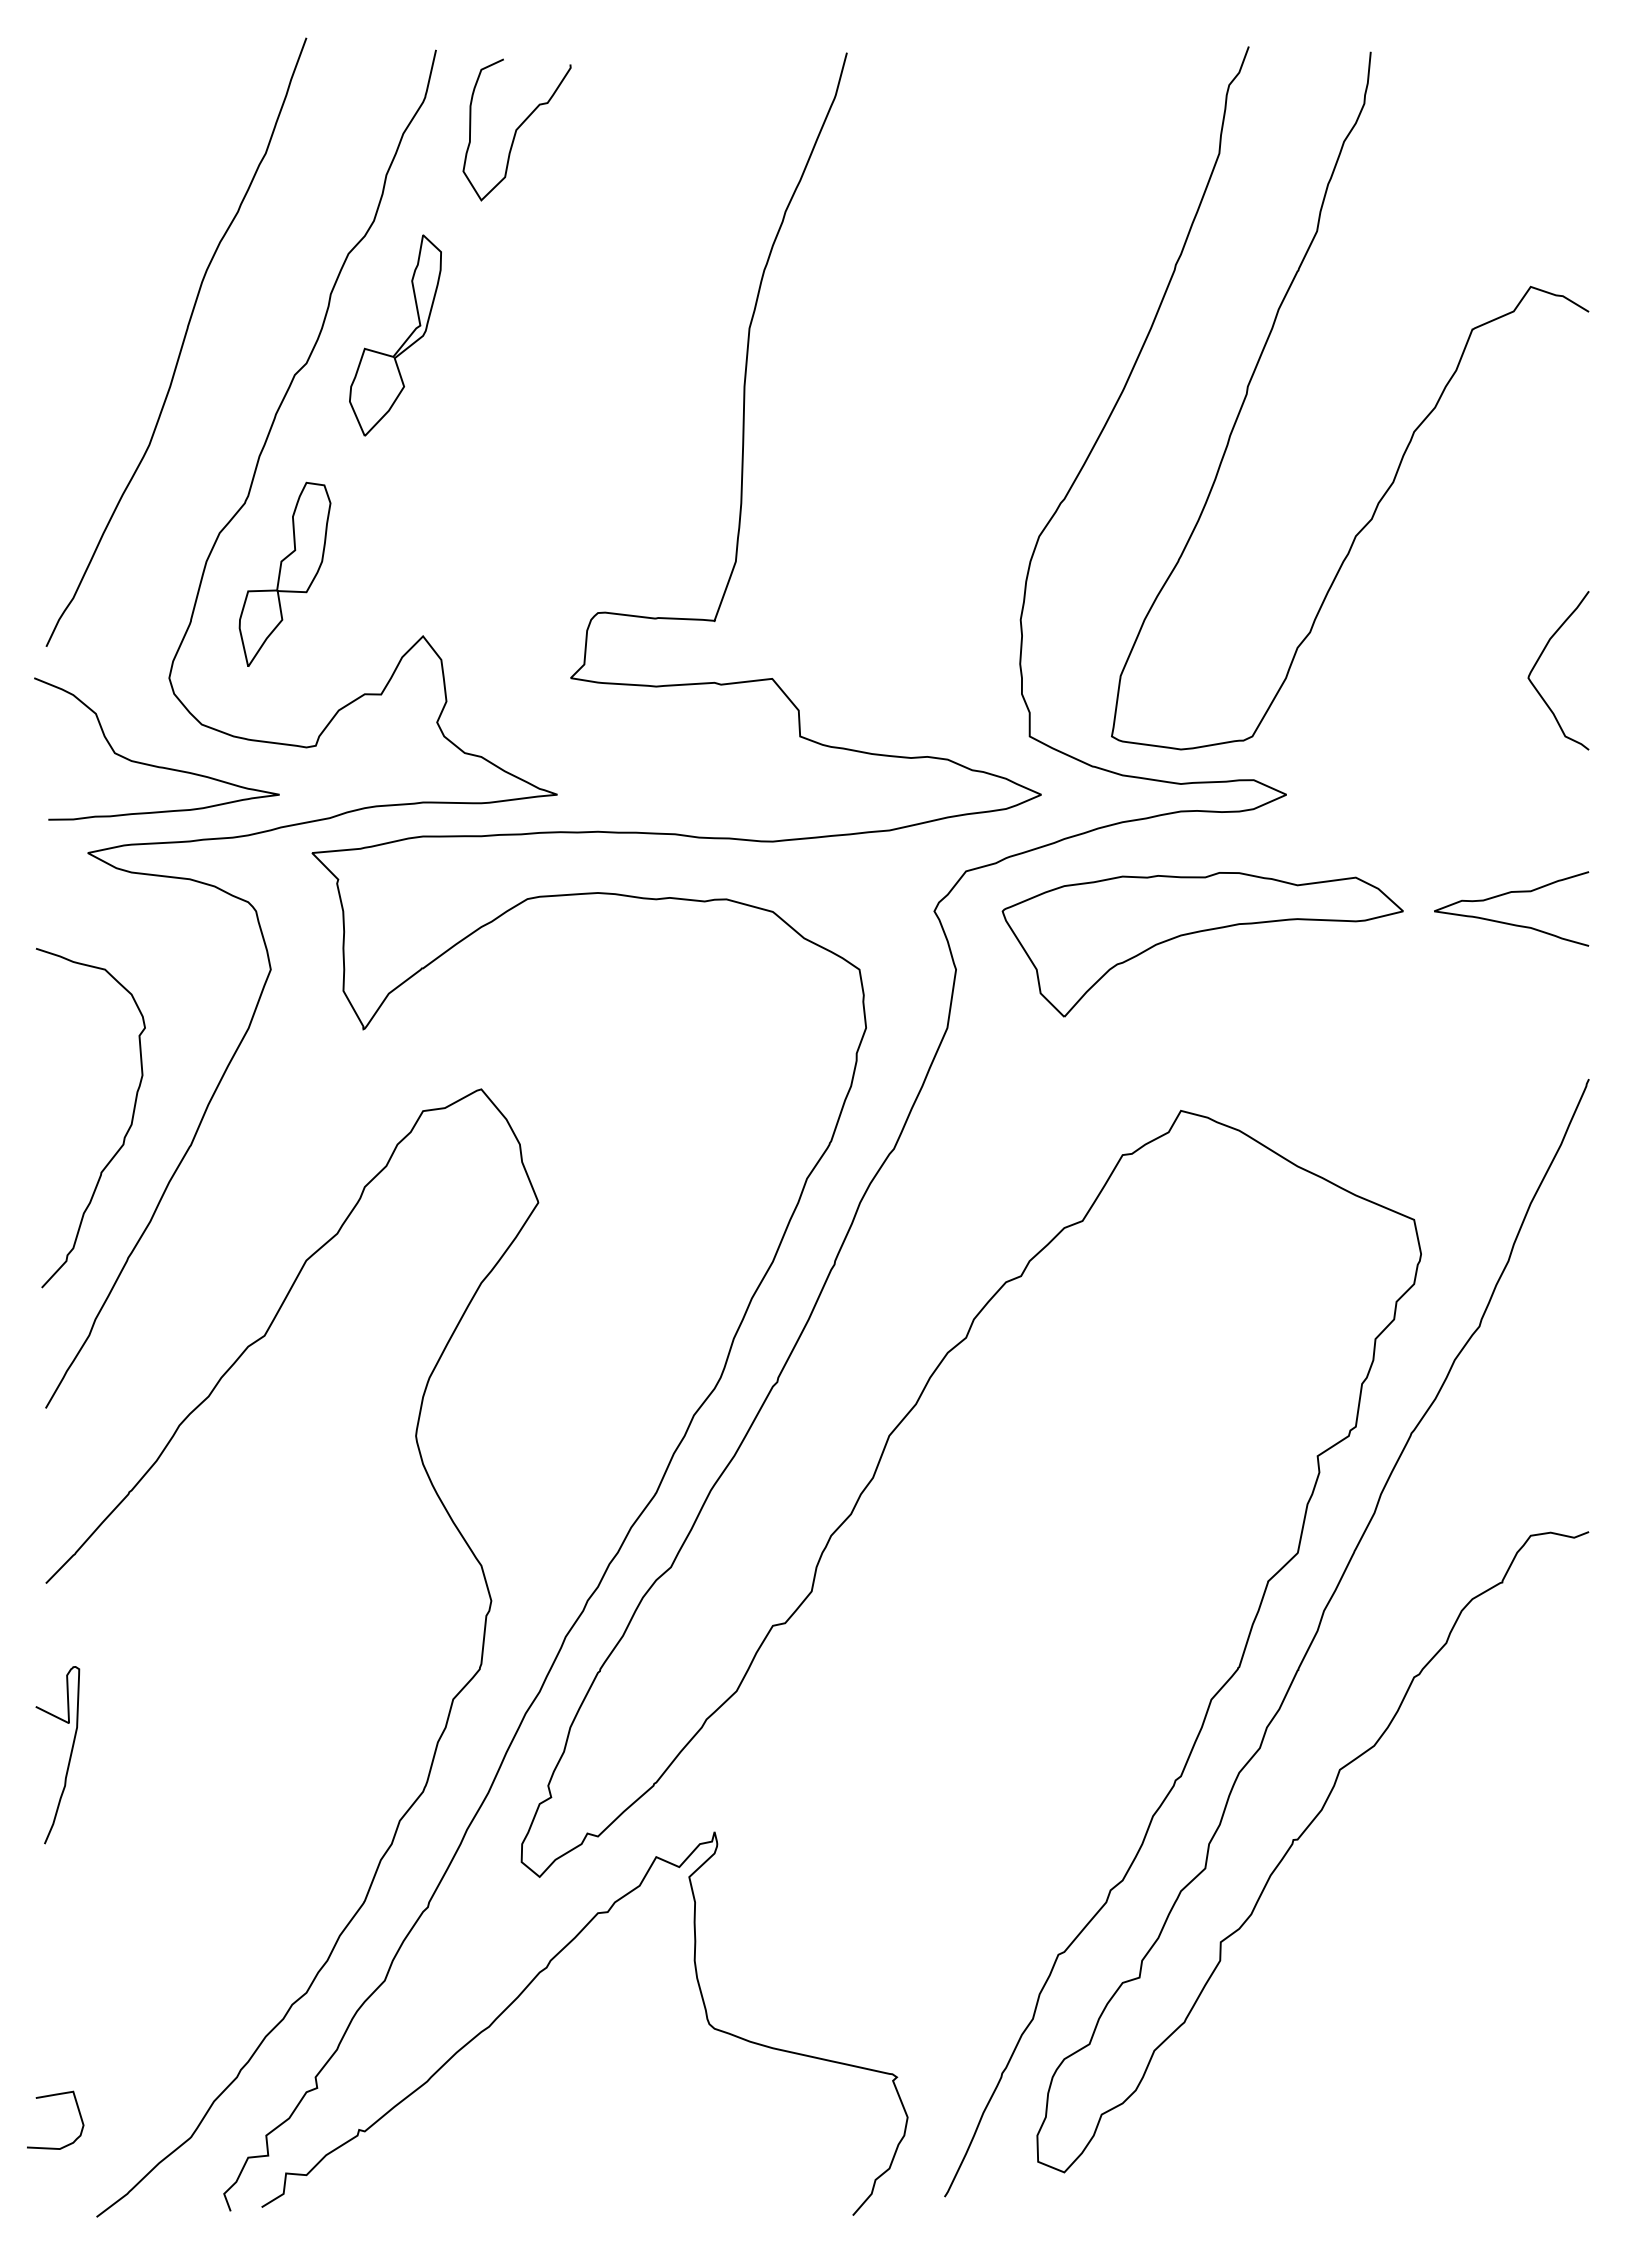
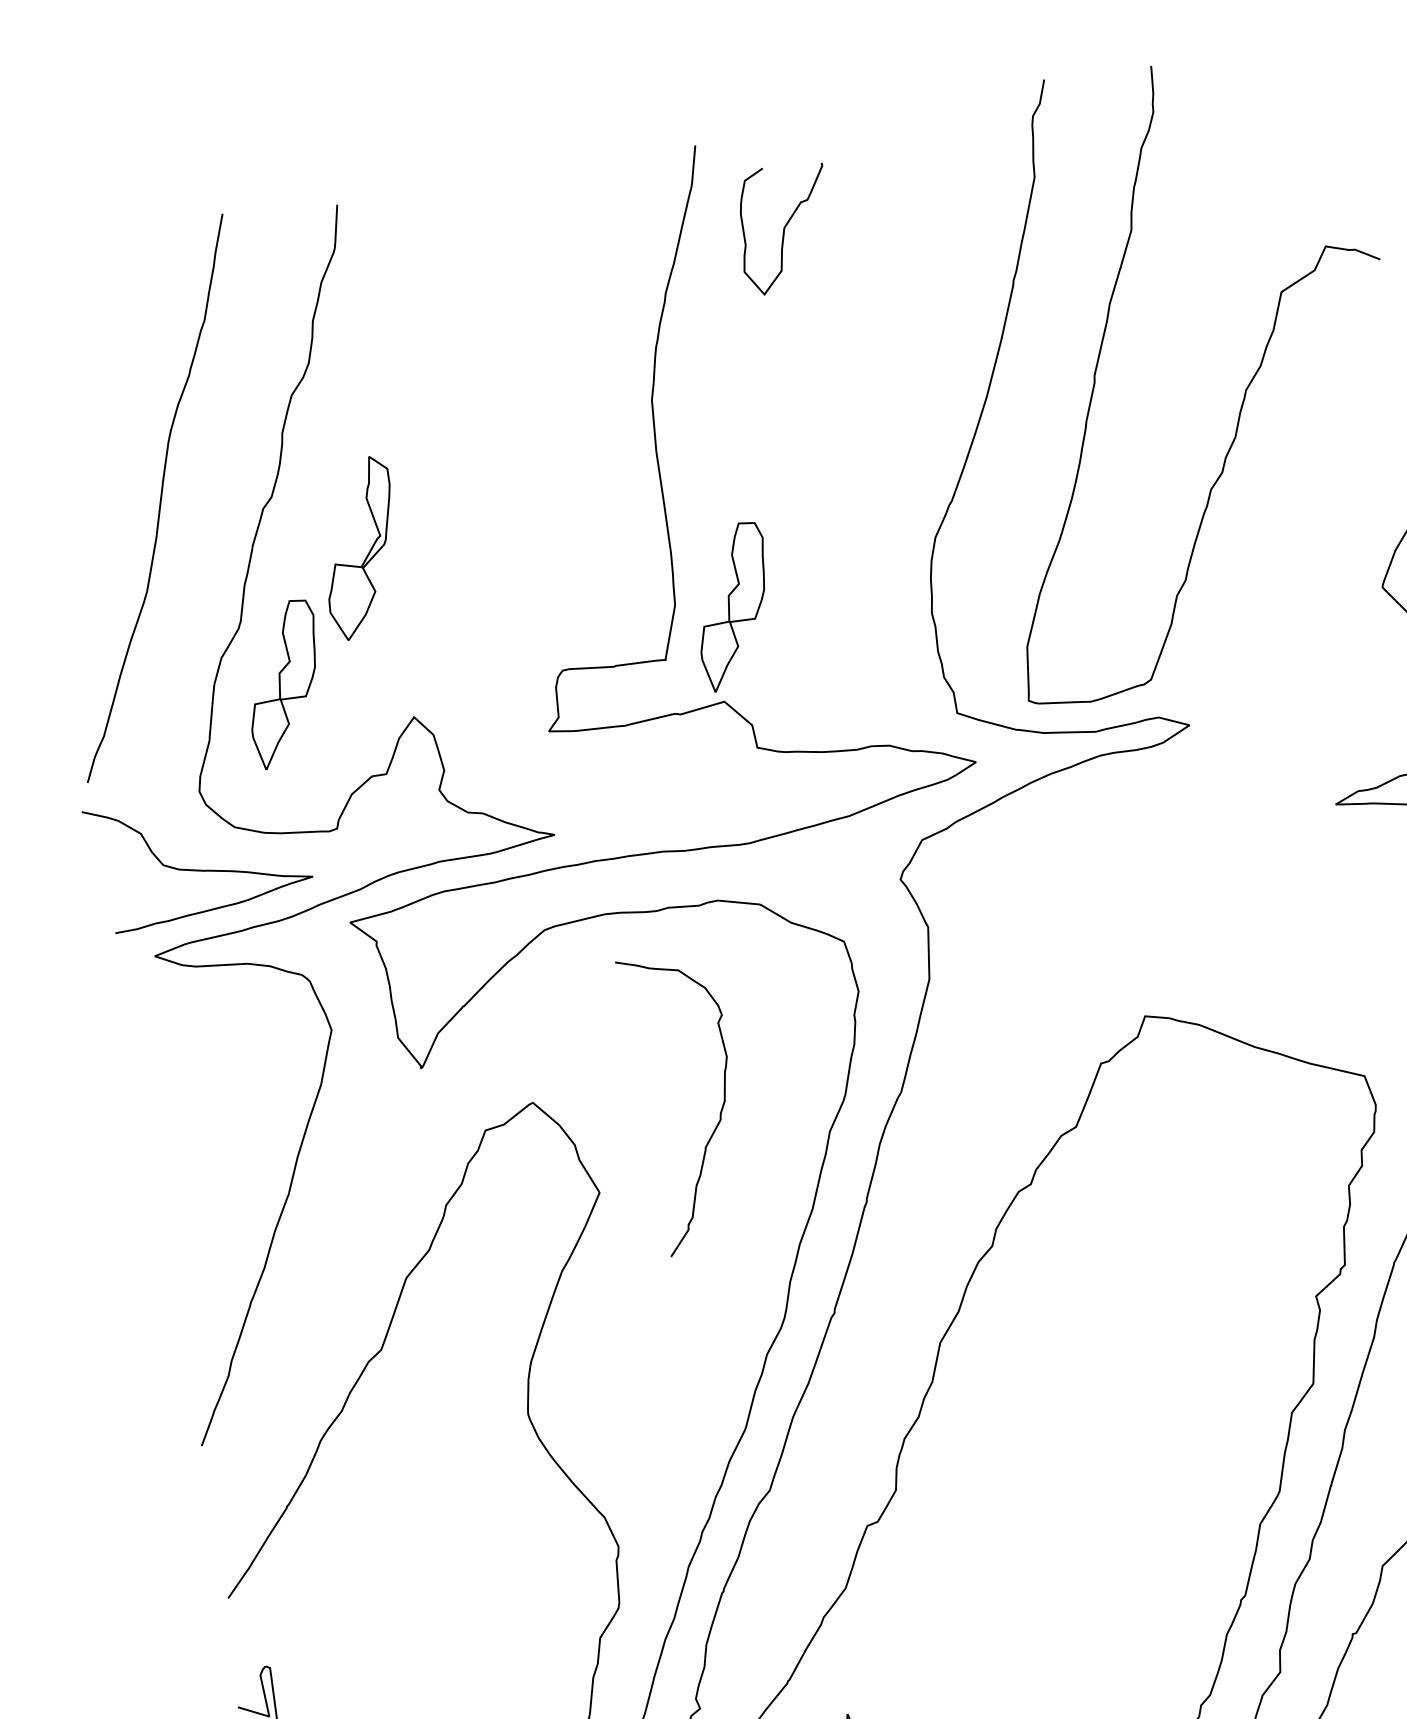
curve: (516, 129) -> (784, 227), moved
part: (403, 342) -> (368, 553), moved
part: (800, 573) -> (733, 605), added
part: (1200, 932) -> (1135, 858), removed
curve: (124, 1135) -> (720, 1111), moved

